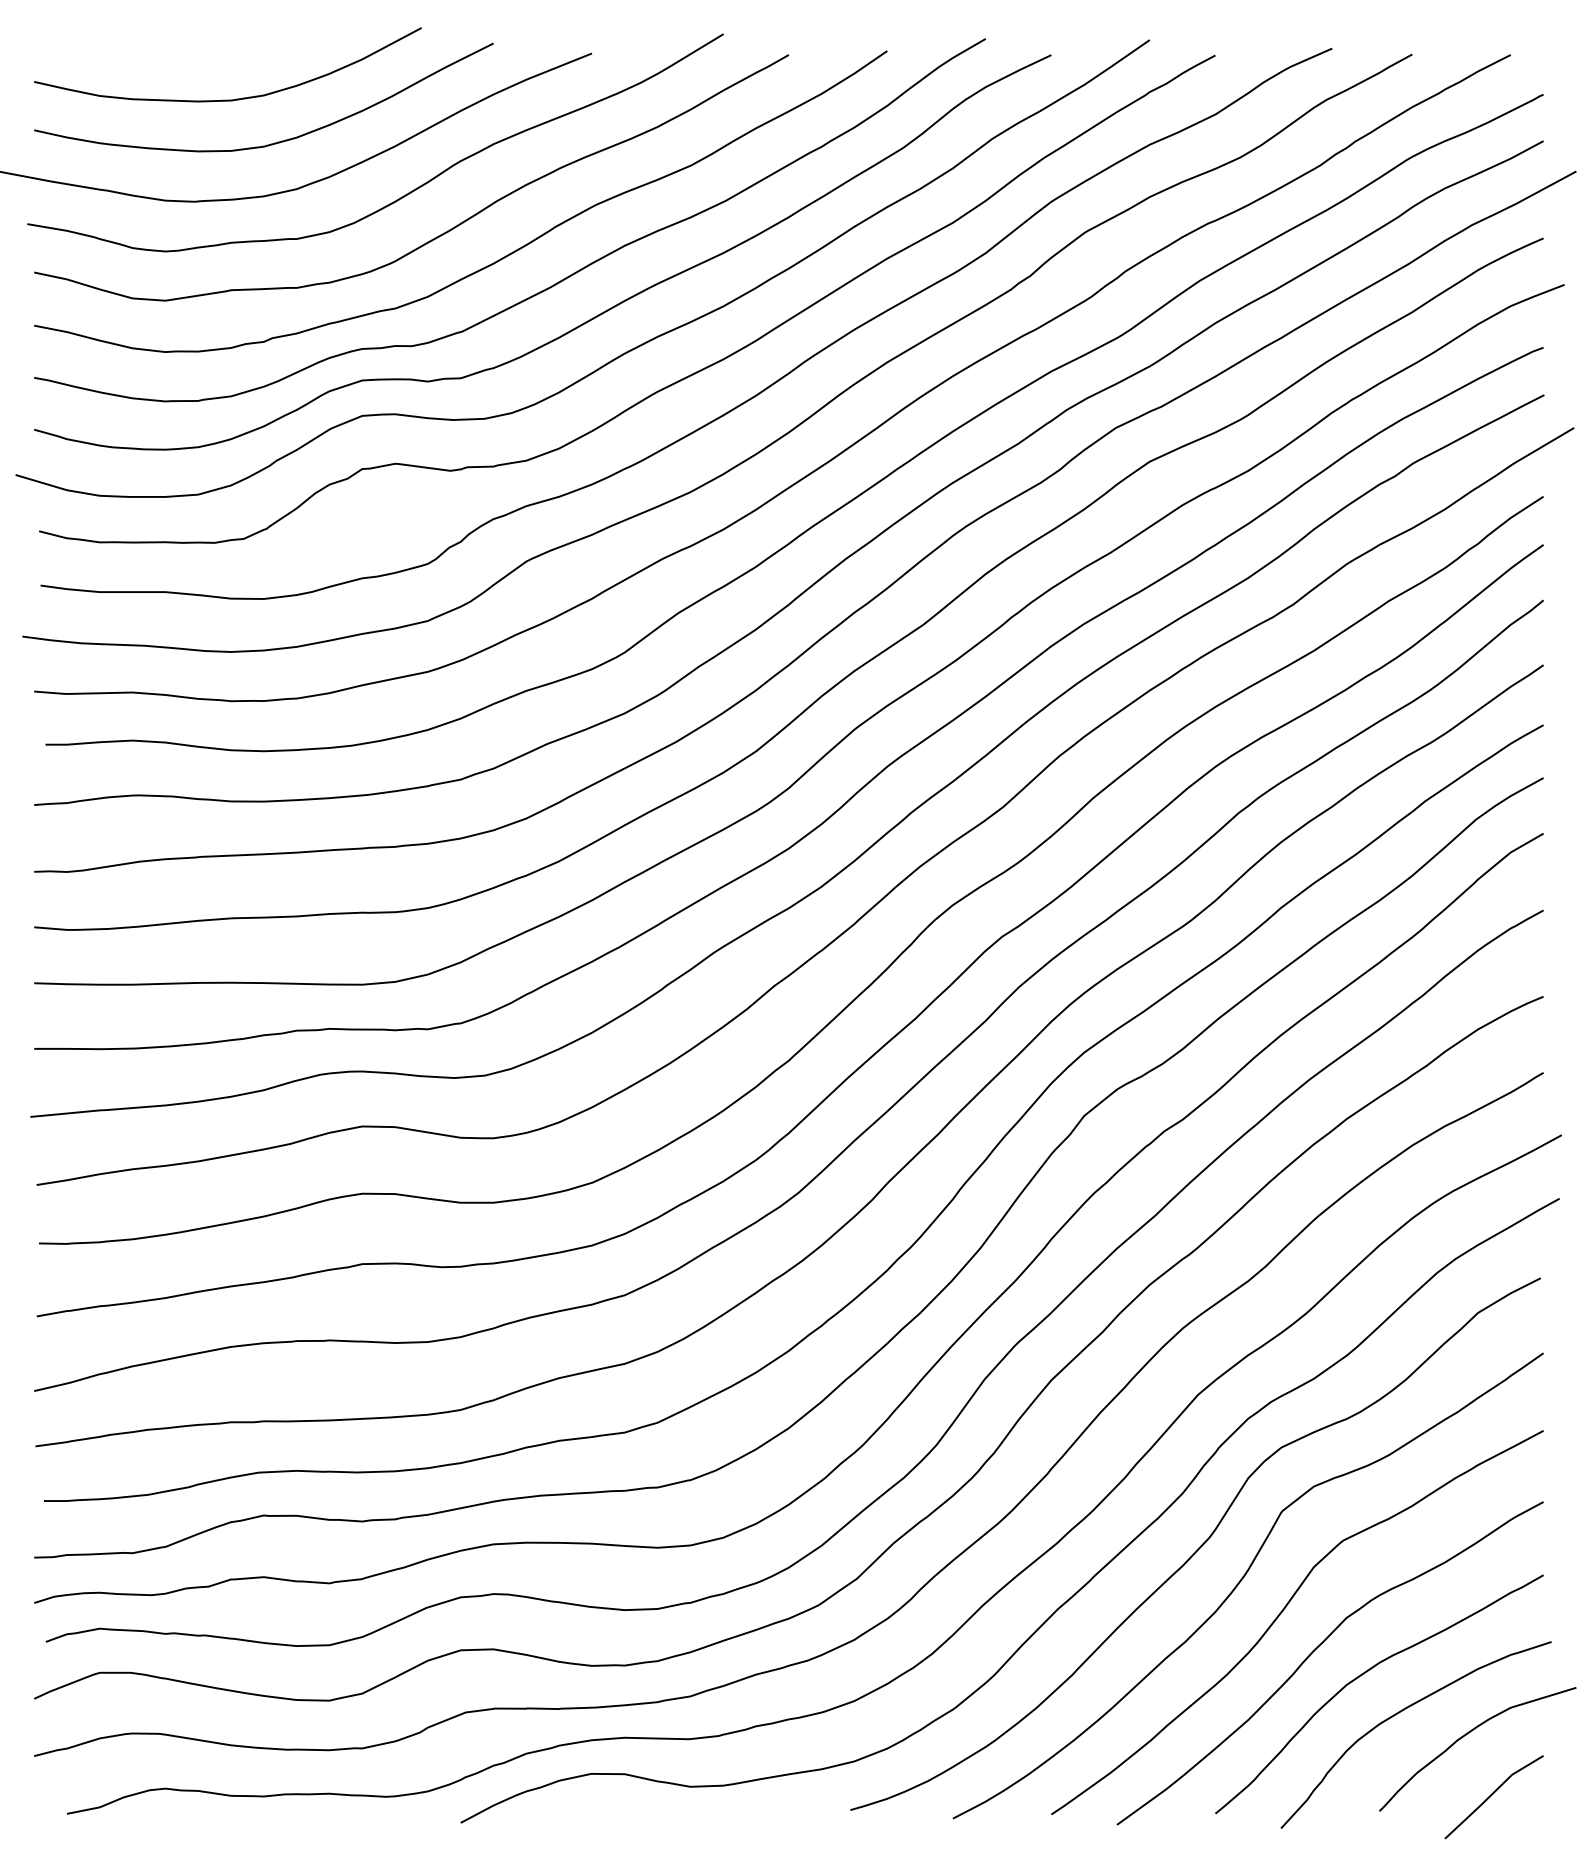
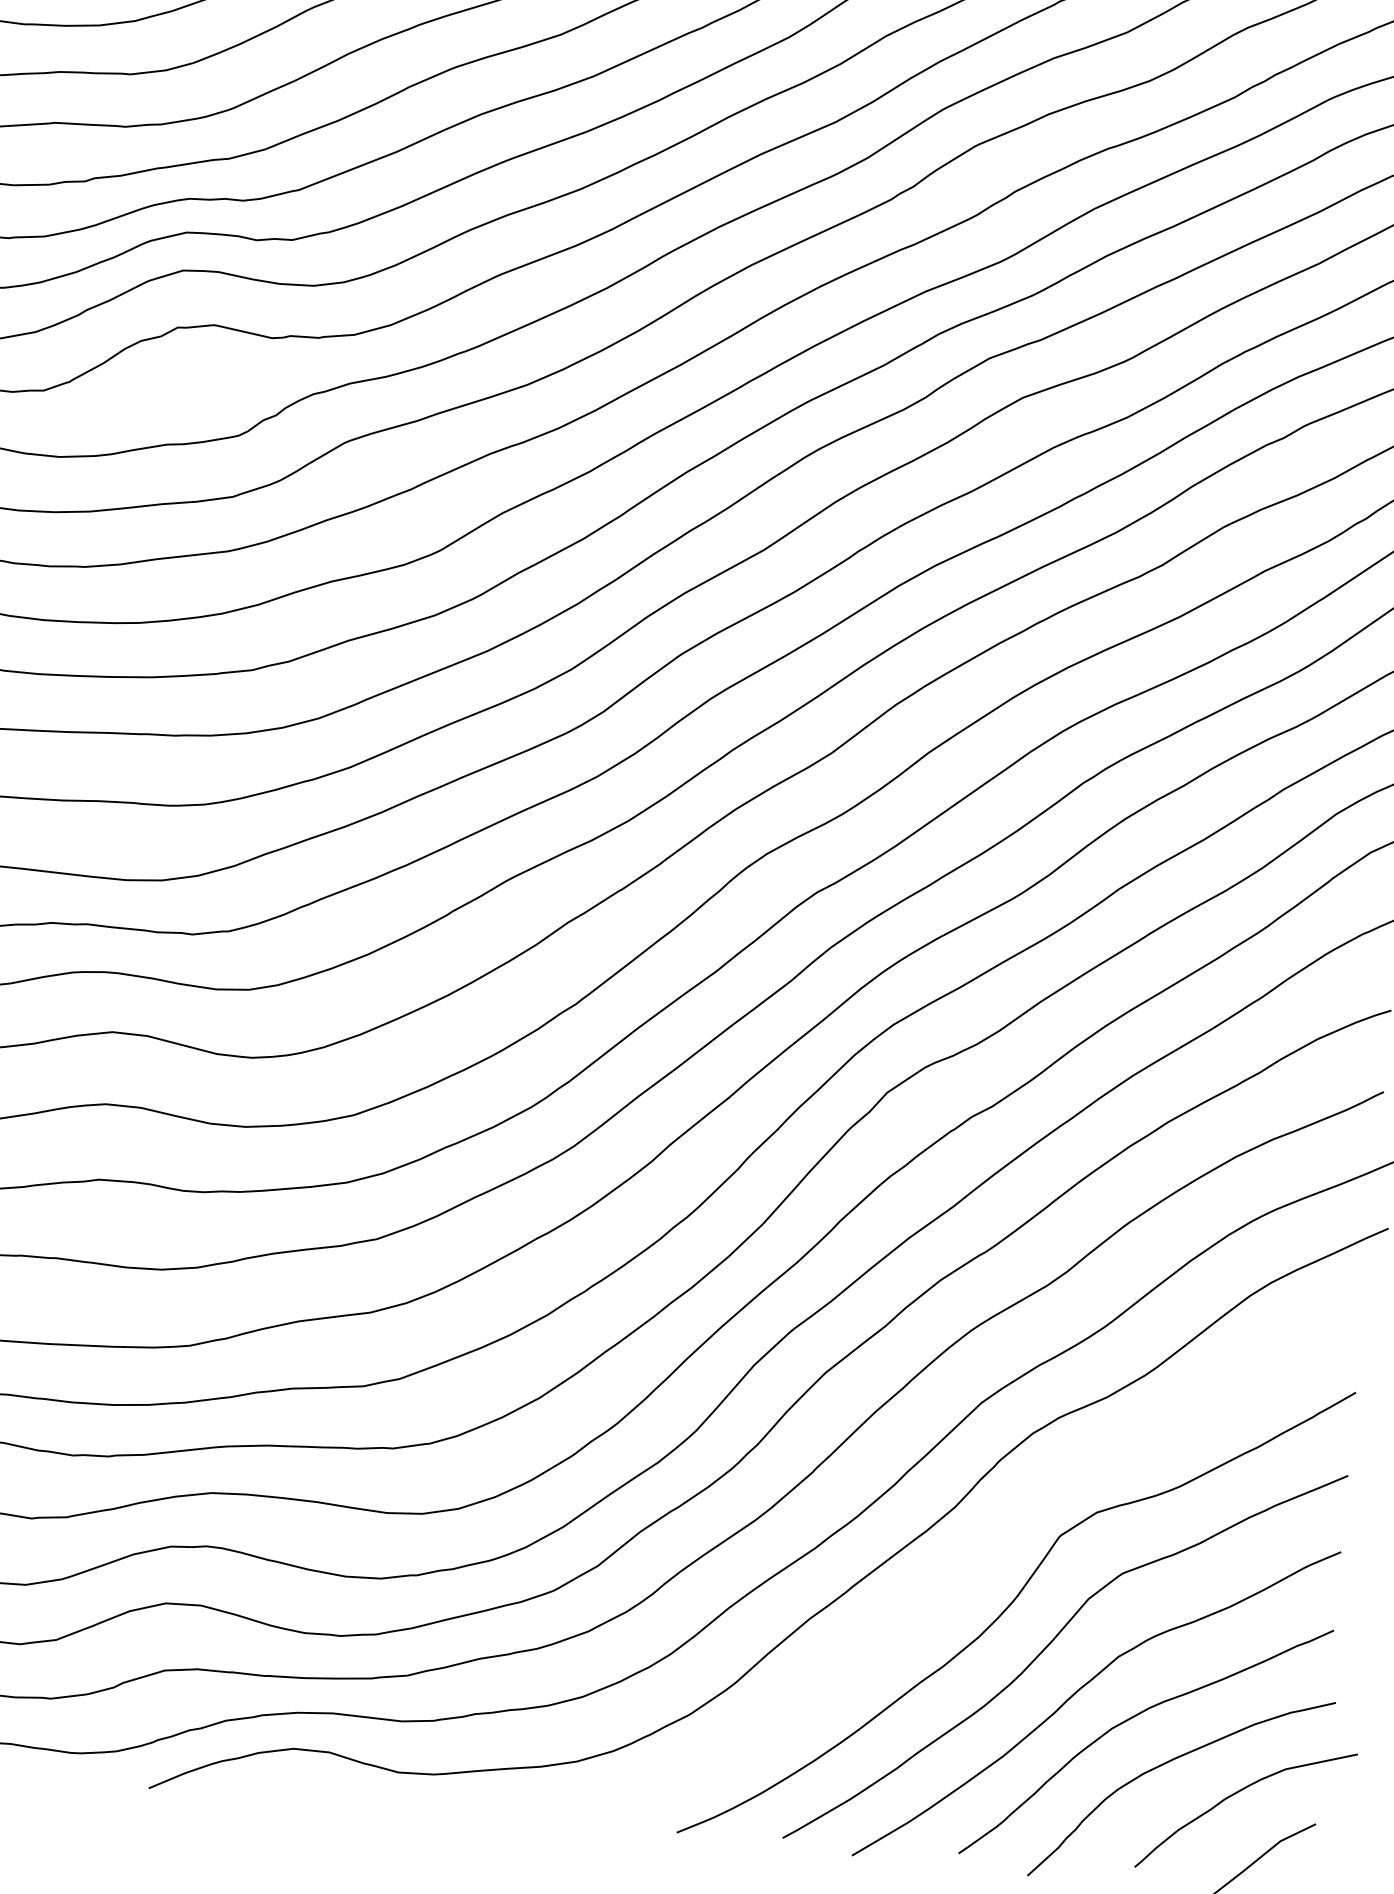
curve: (1199, 1546) -> (968, 1565), removed

